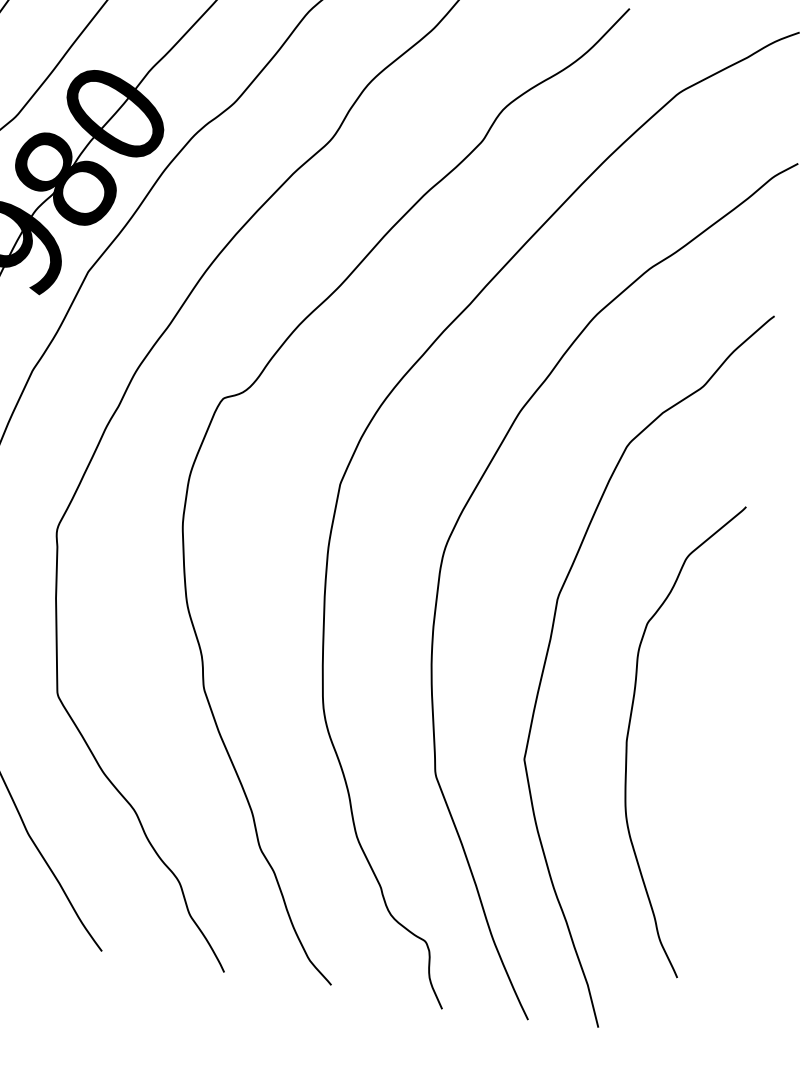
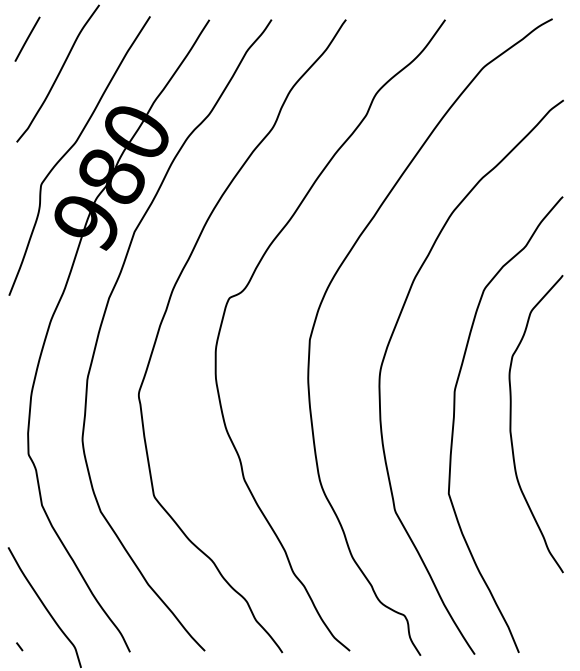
curve: (630, 730) -> (511, 424), moved

